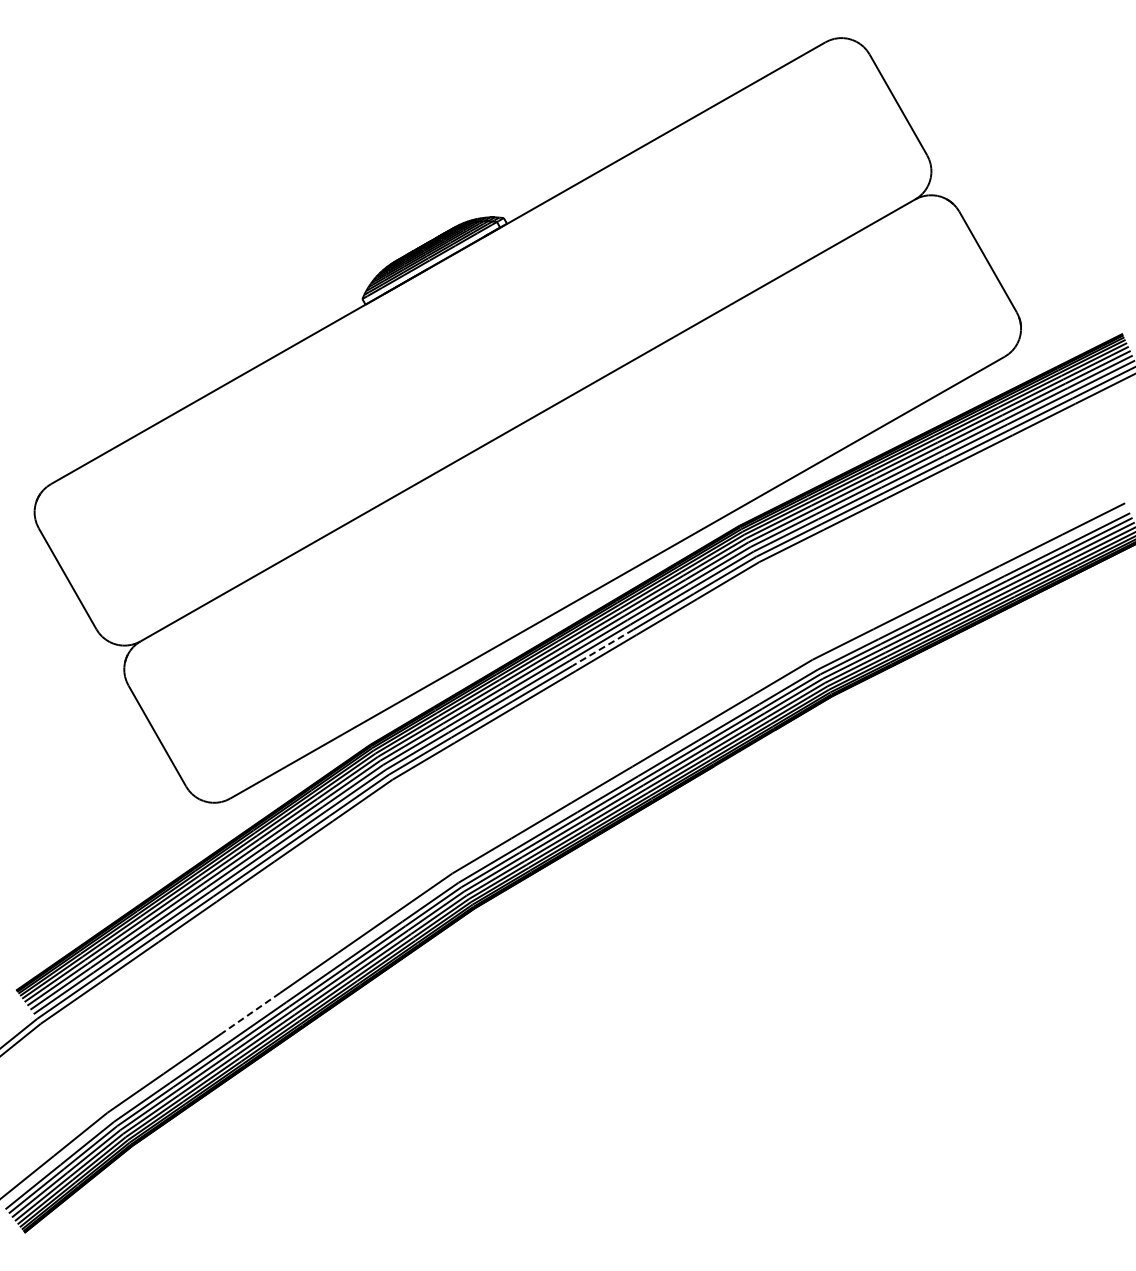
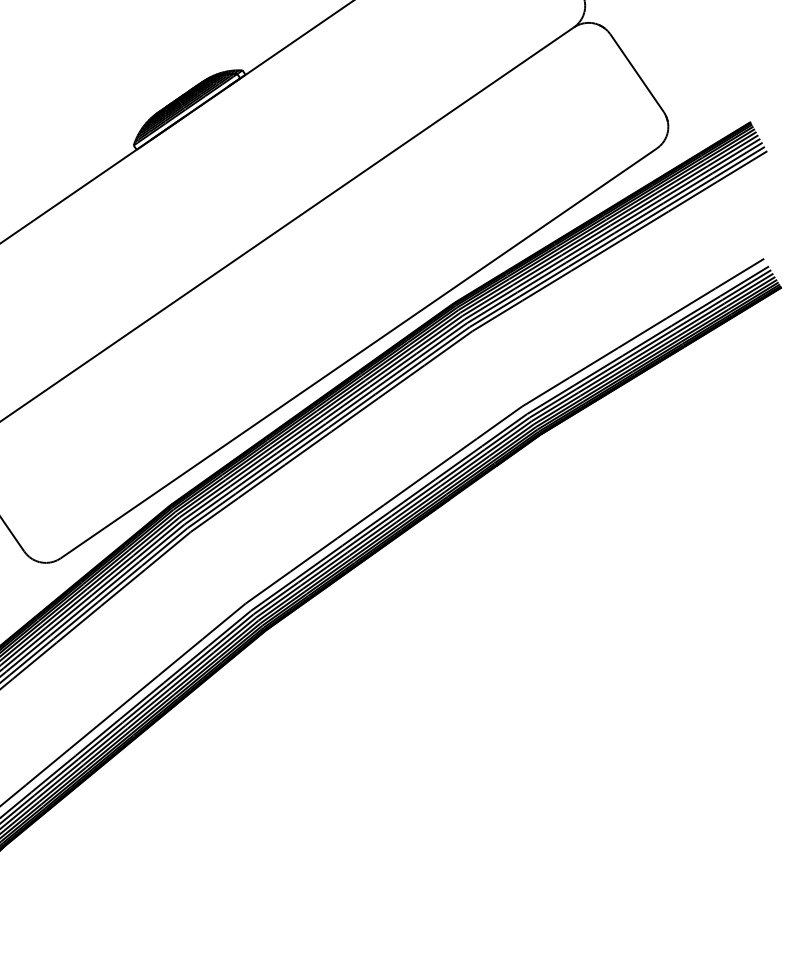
line: (602, 648) -> (351, 411), dashed -> solid
line: (250, 1013) -> (91, 730), dashed -> solid

